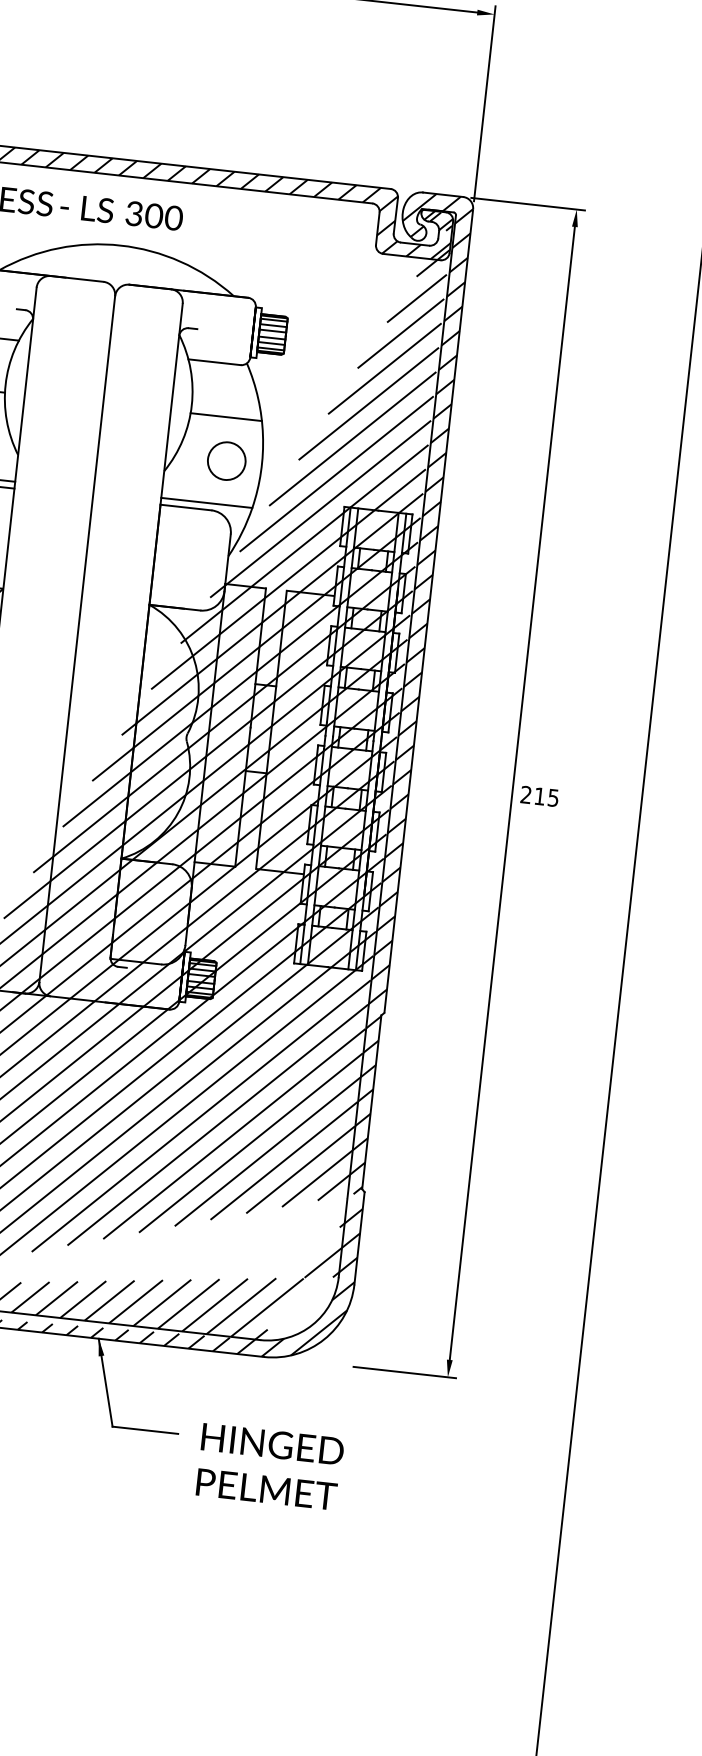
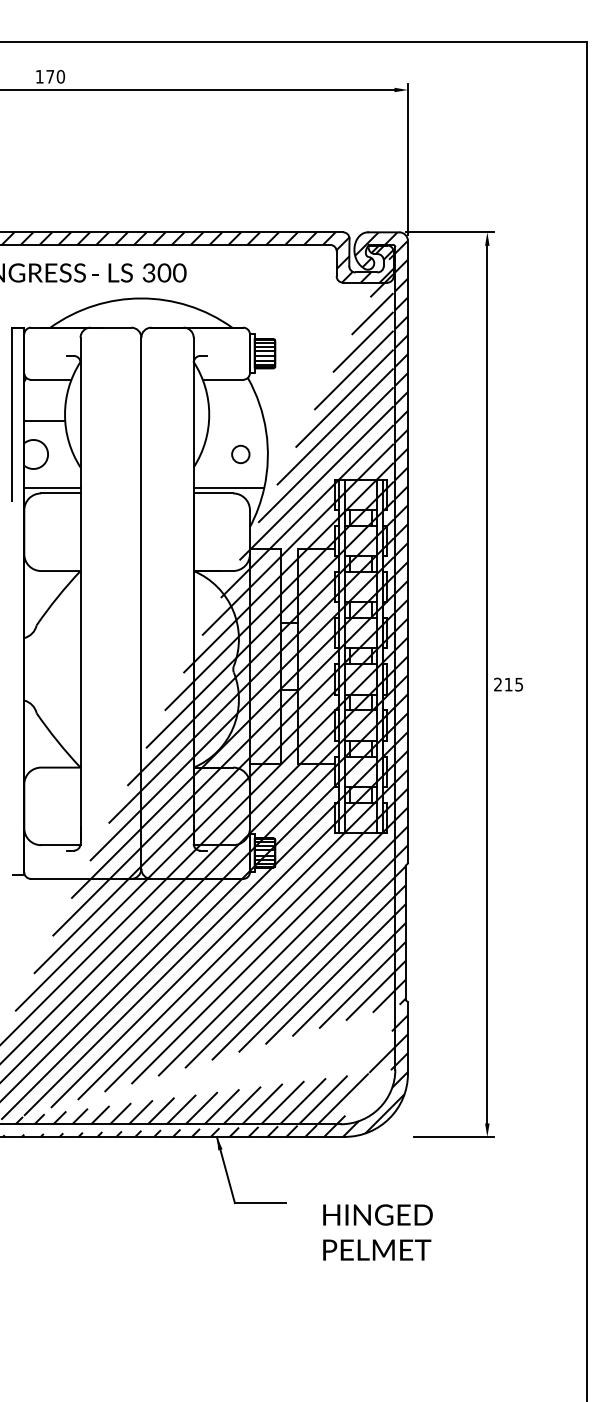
line: (226, 416) -> (236, 420), removed
circle: (226, 461) -> (240, 454), size x0.6
text: (269, 1466) -> (377, 1232), moved

